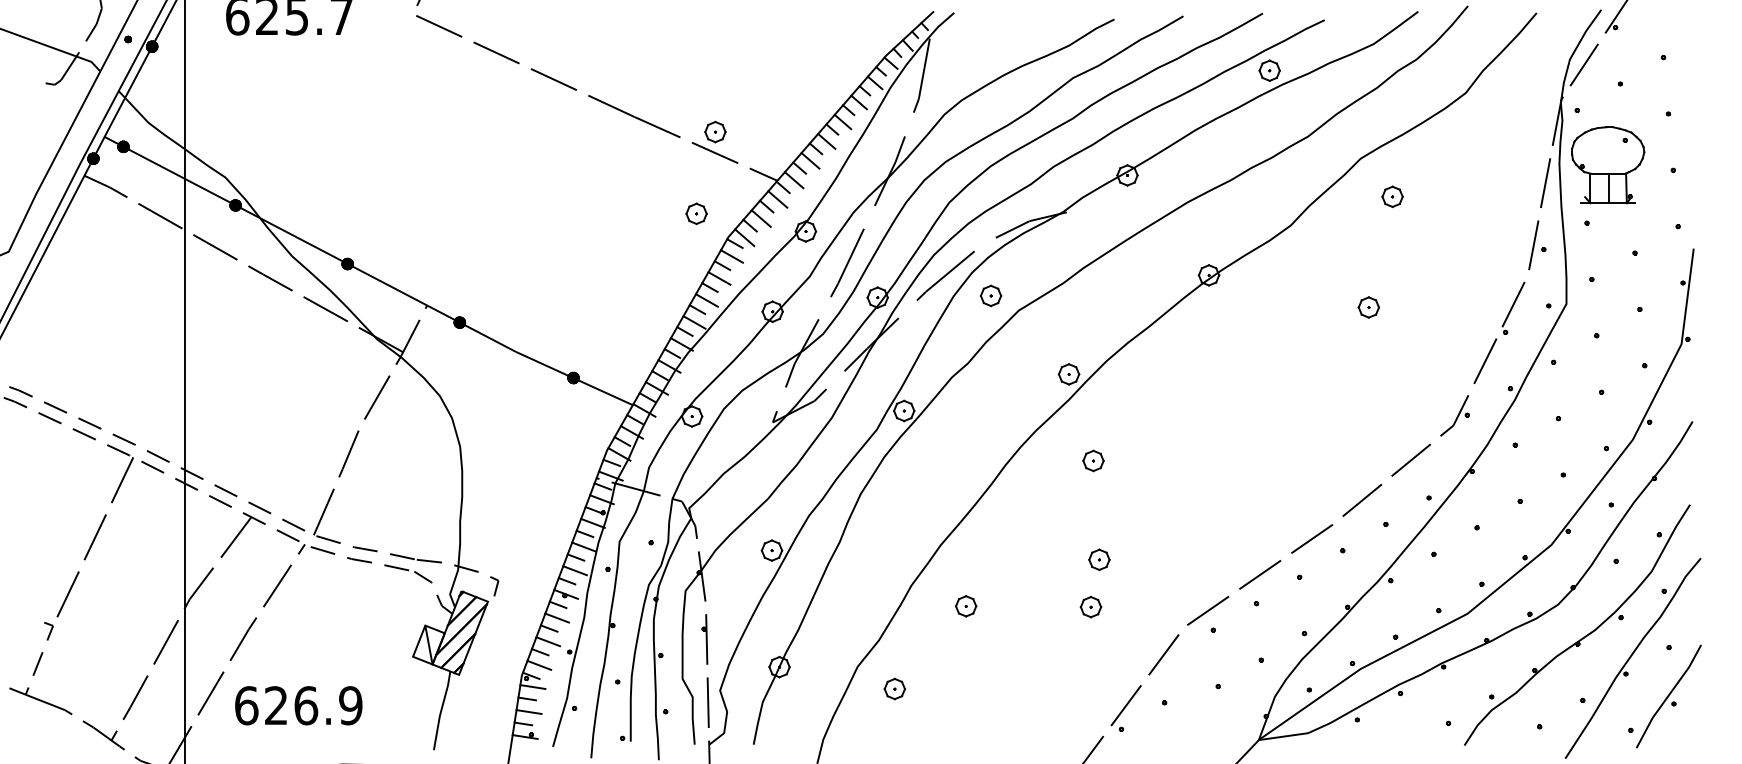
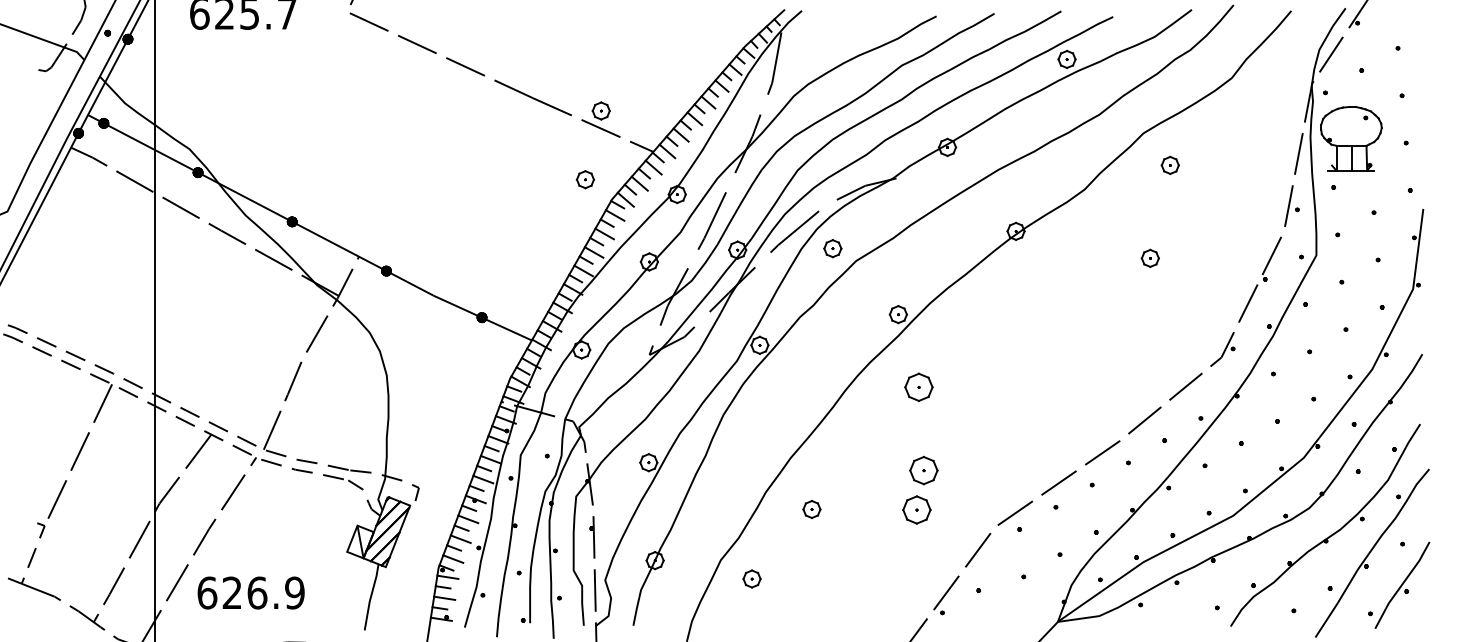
part: (1093, 460) -> (918, 386), size x1.6
part: (1099, 559) -> (924, 470), size x1.6
part: (1090, 607) -> (916, 510), size x1.6

